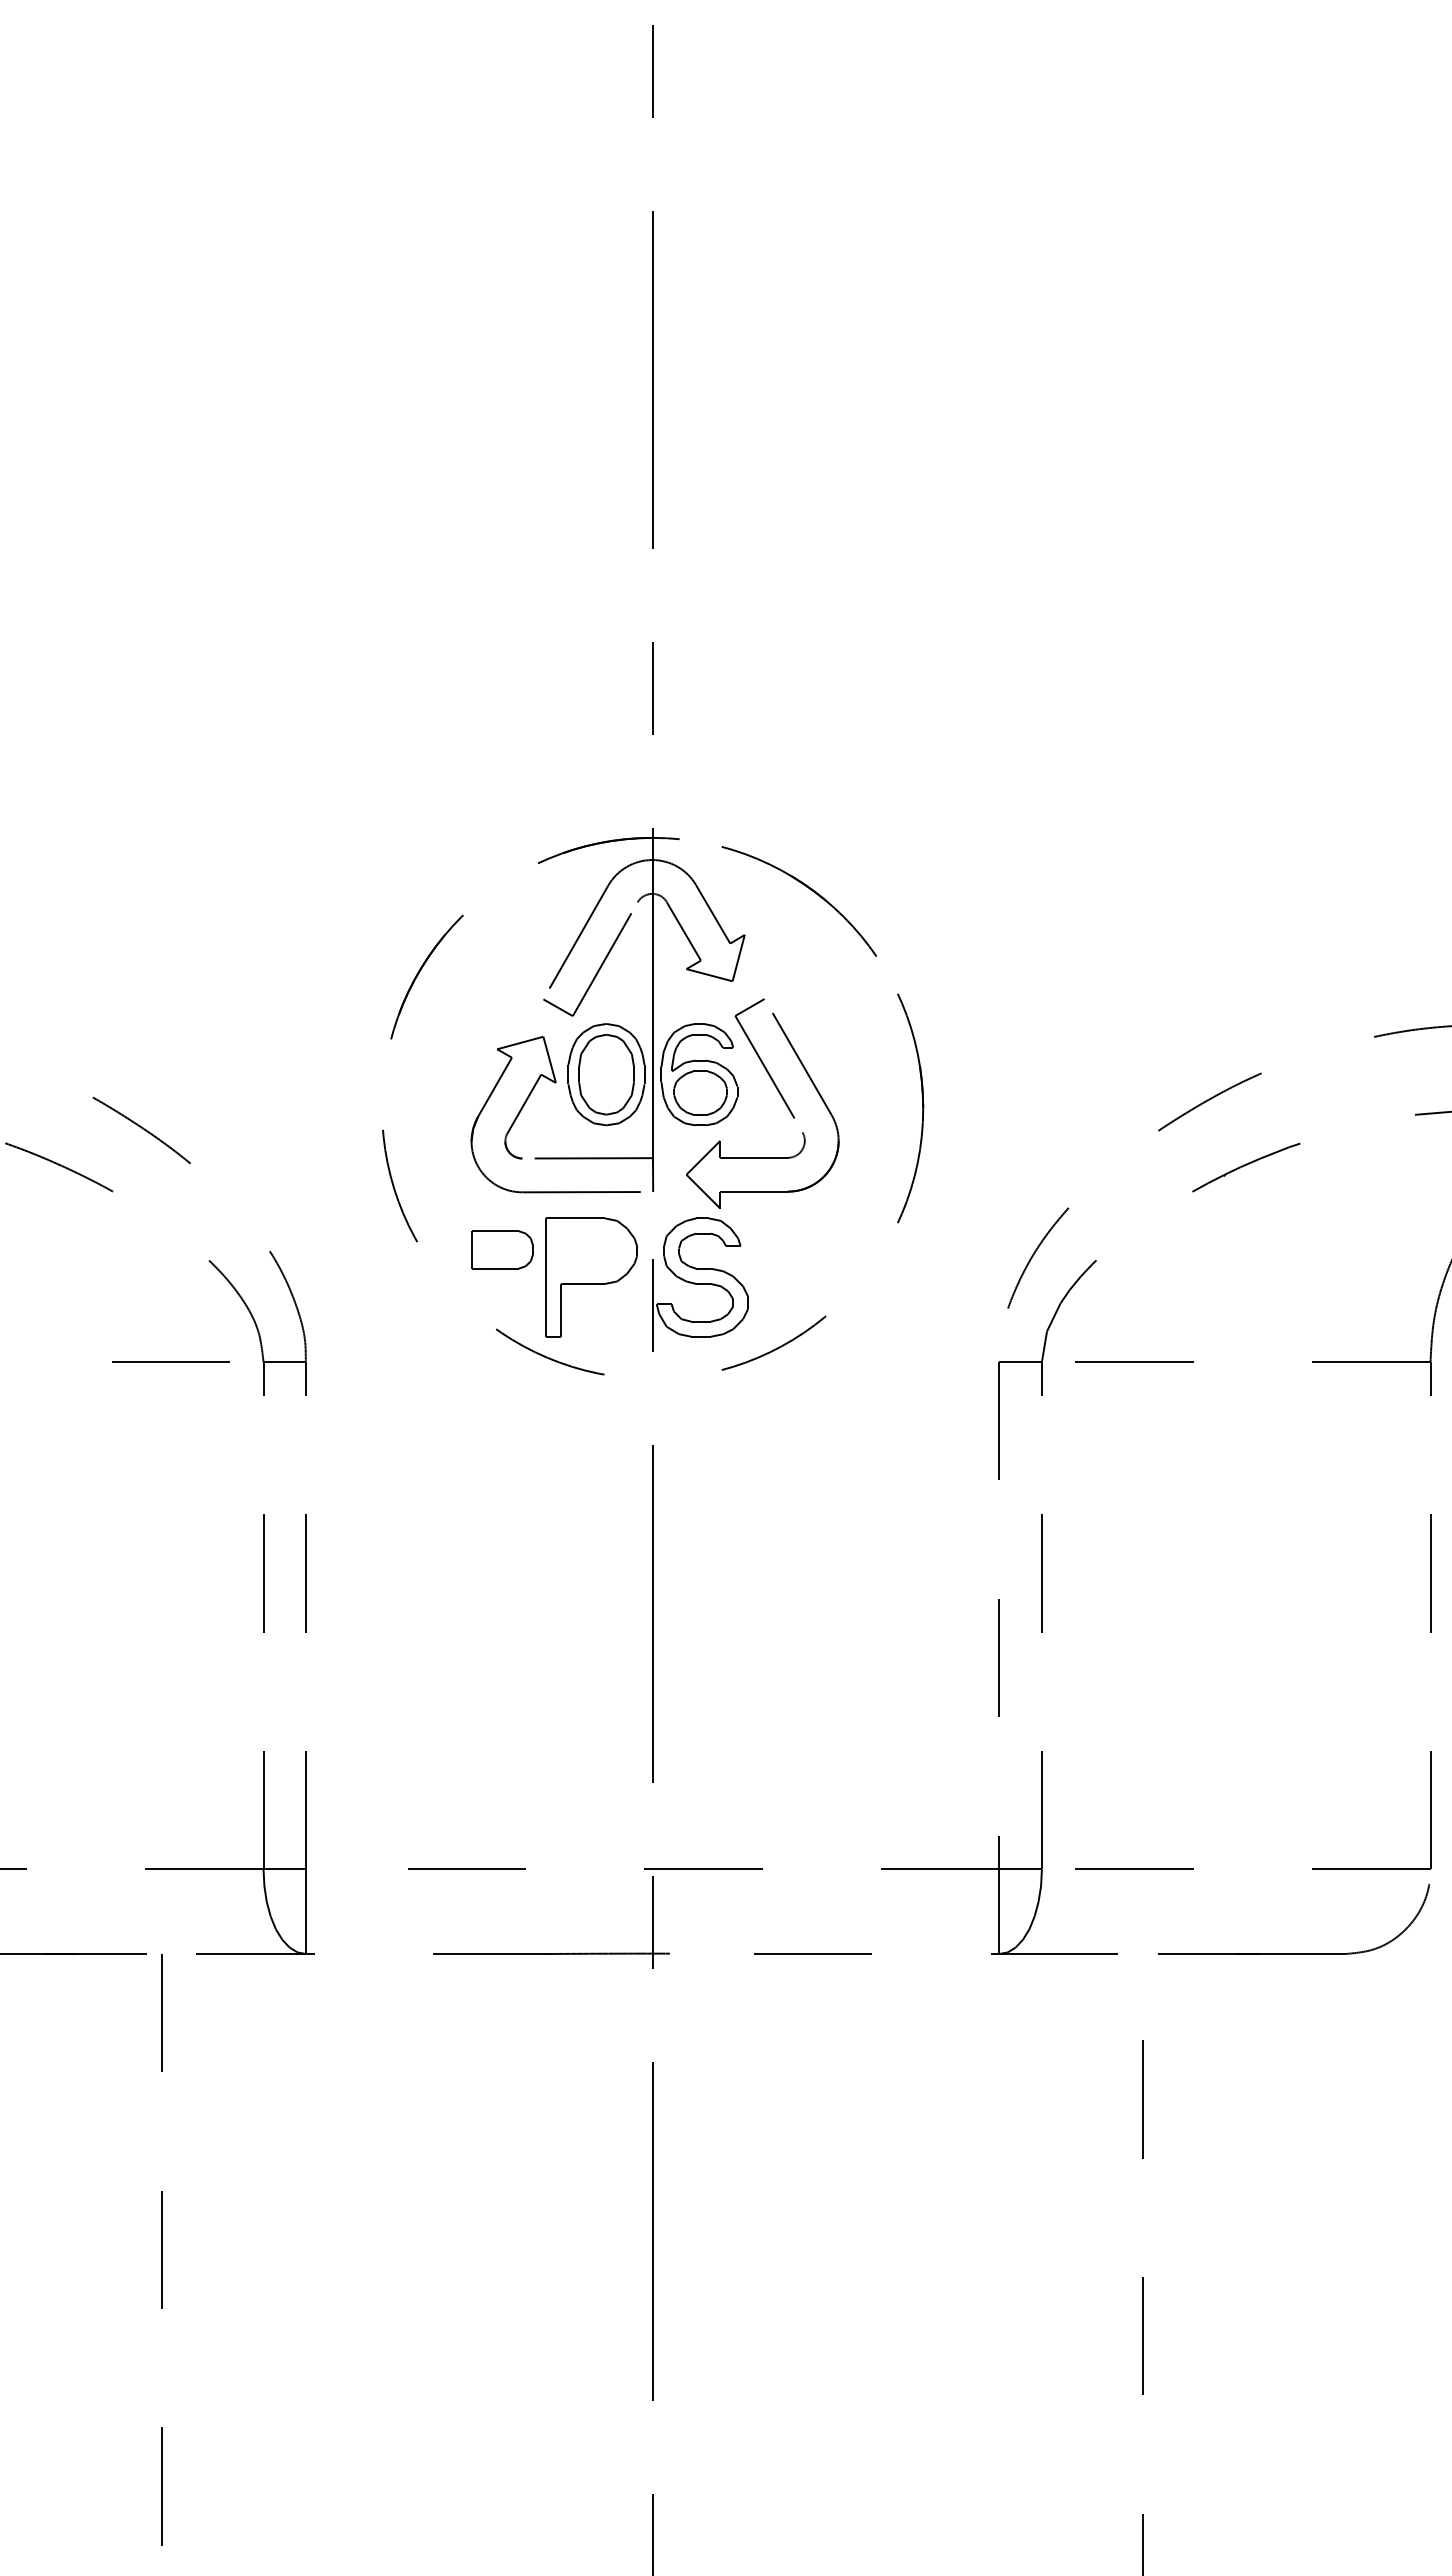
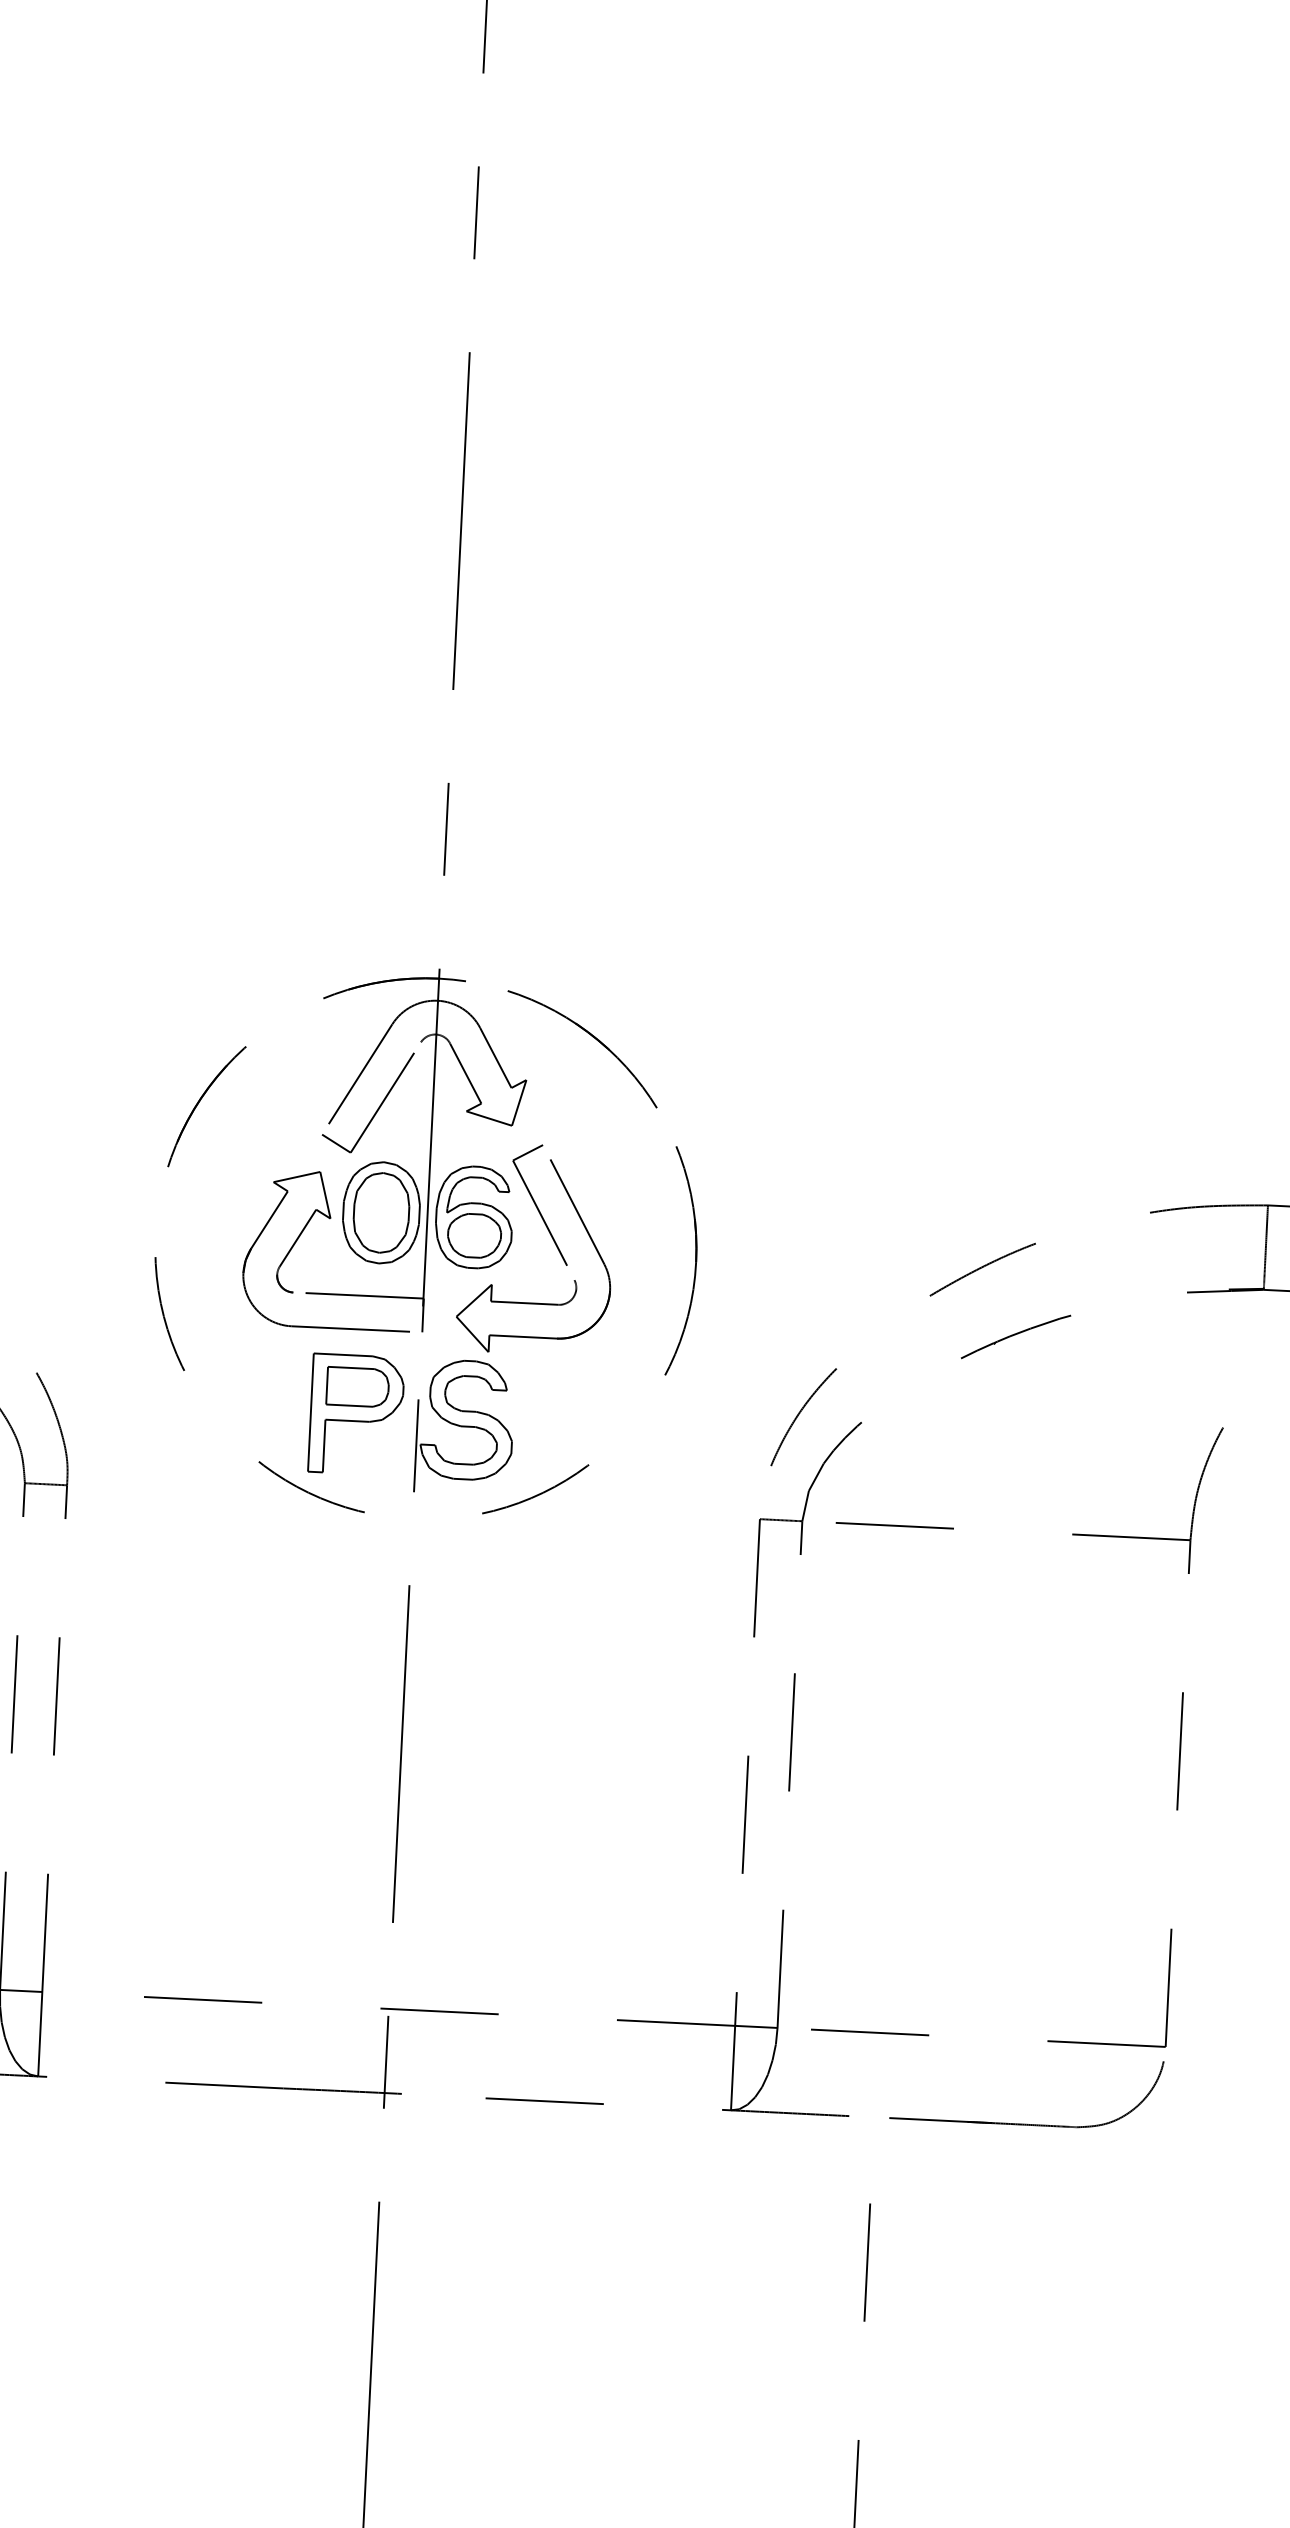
part: (502, 1249) -> (357, 1386), moved

